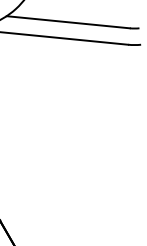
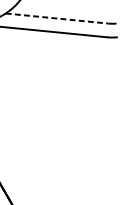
line: (68, 22) -> (57, 18), solid -> dashed

